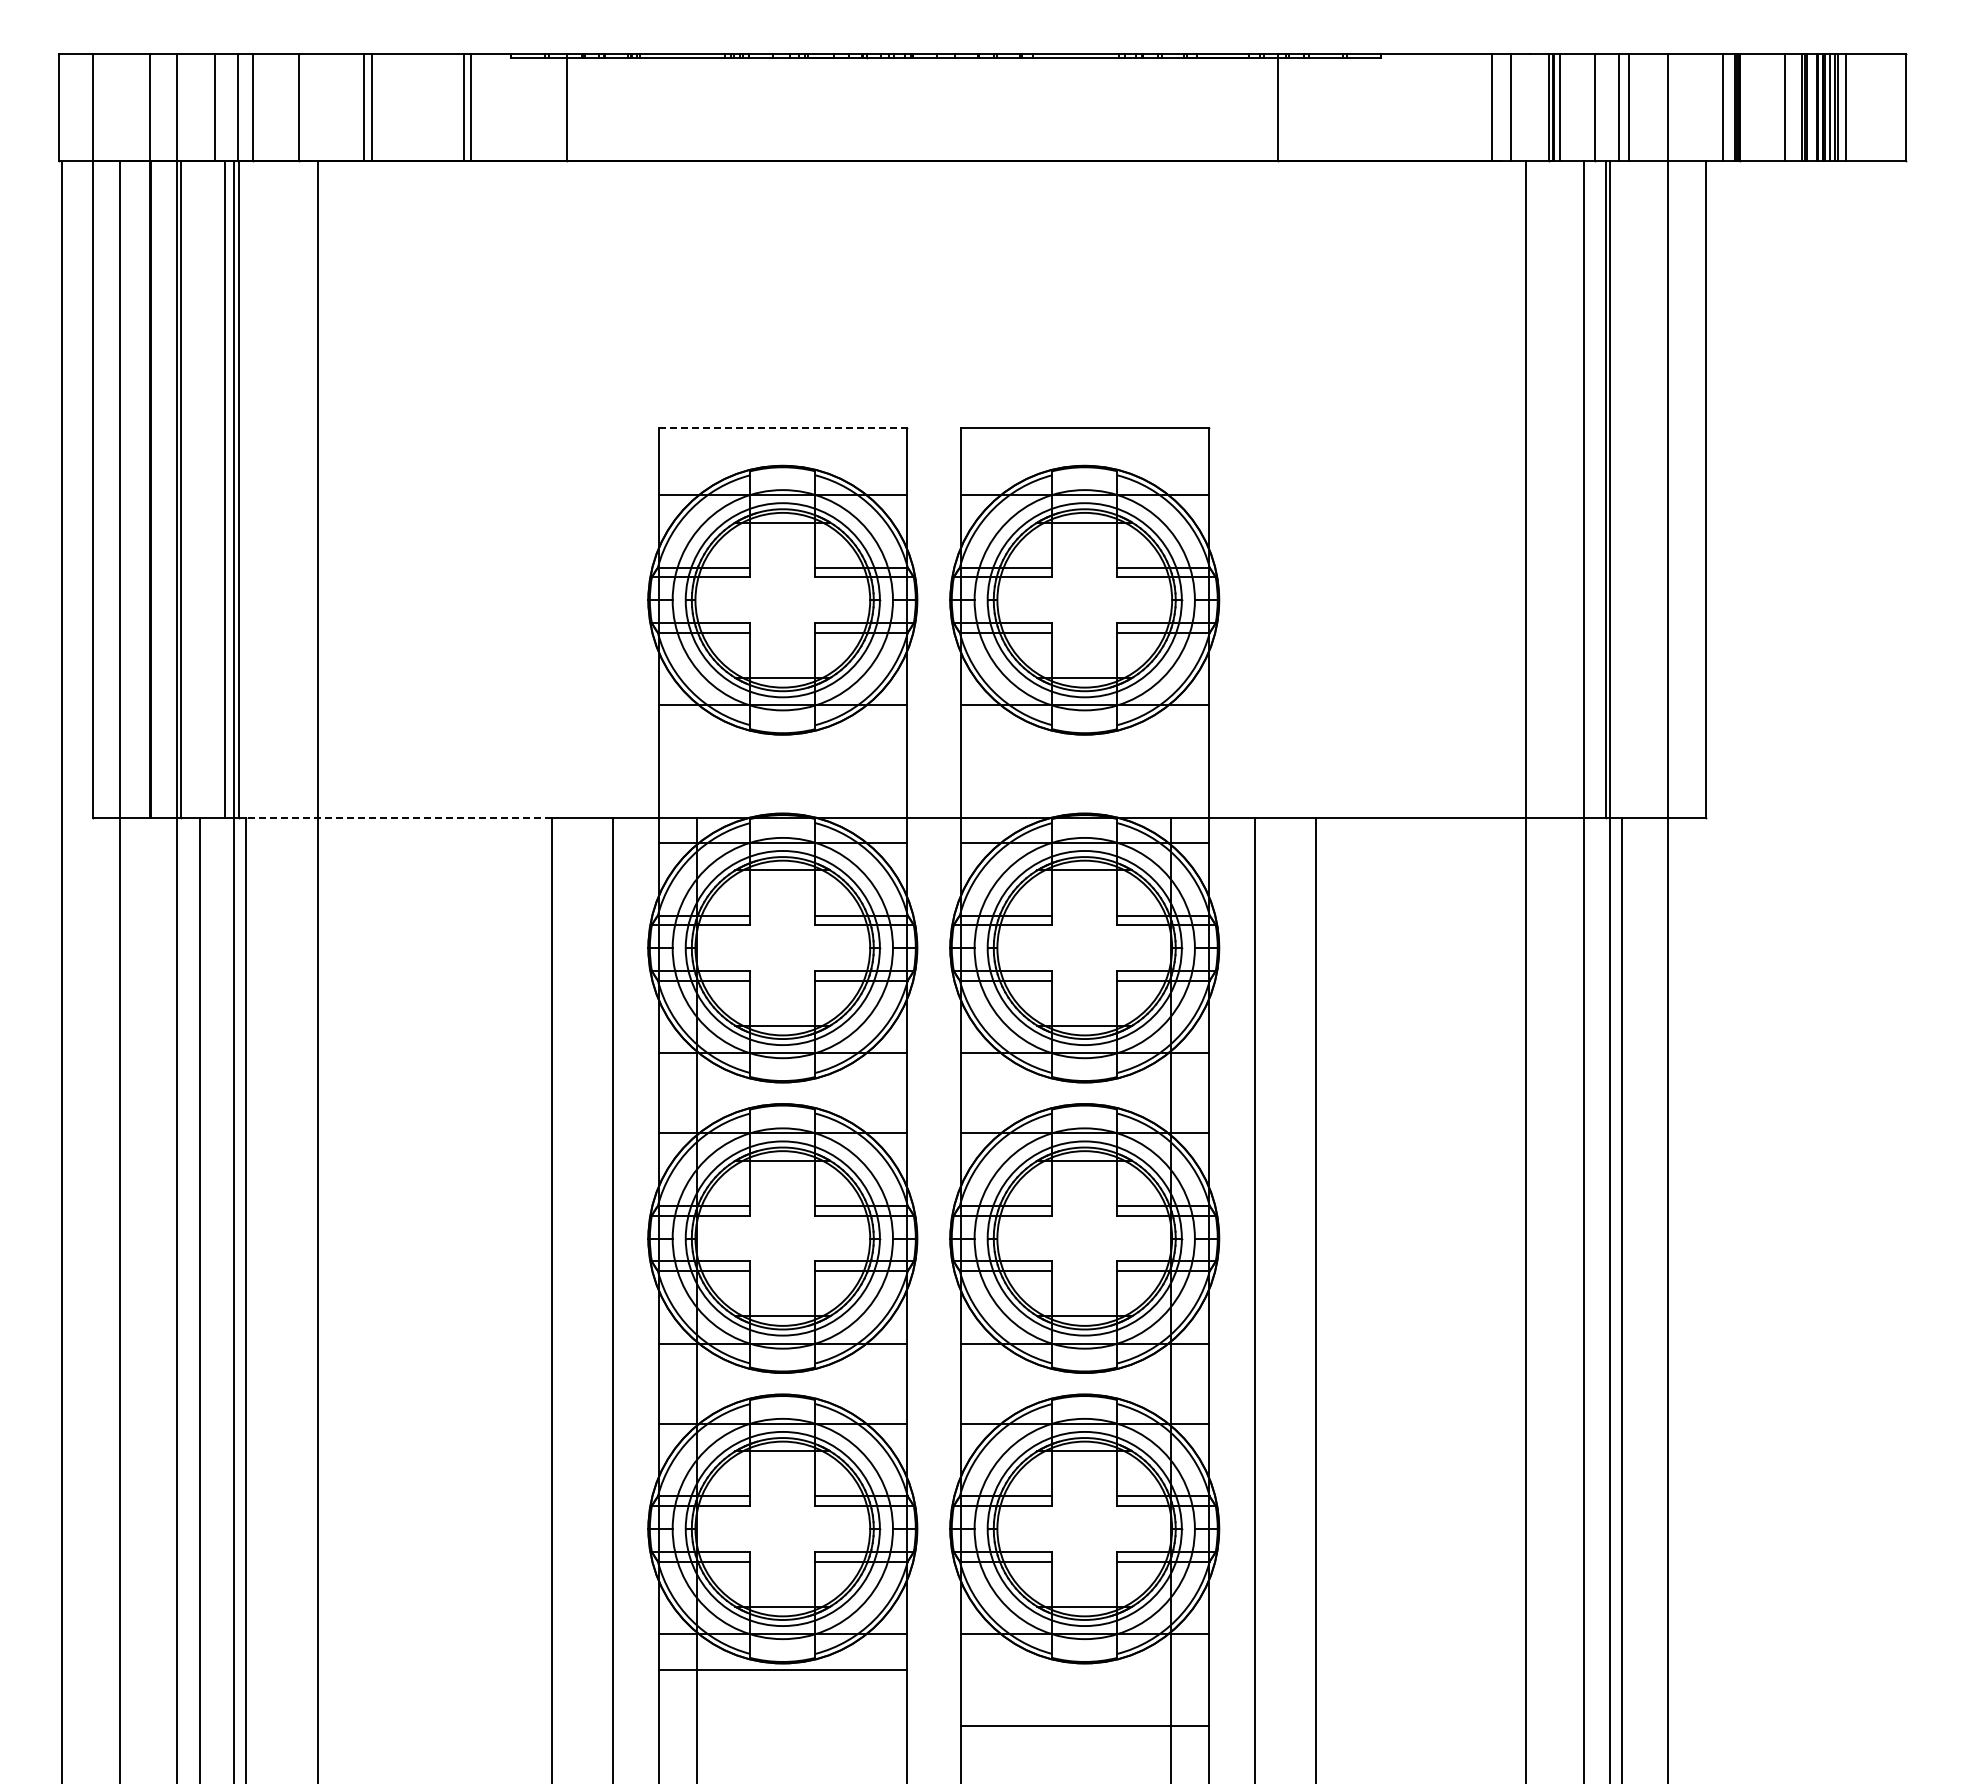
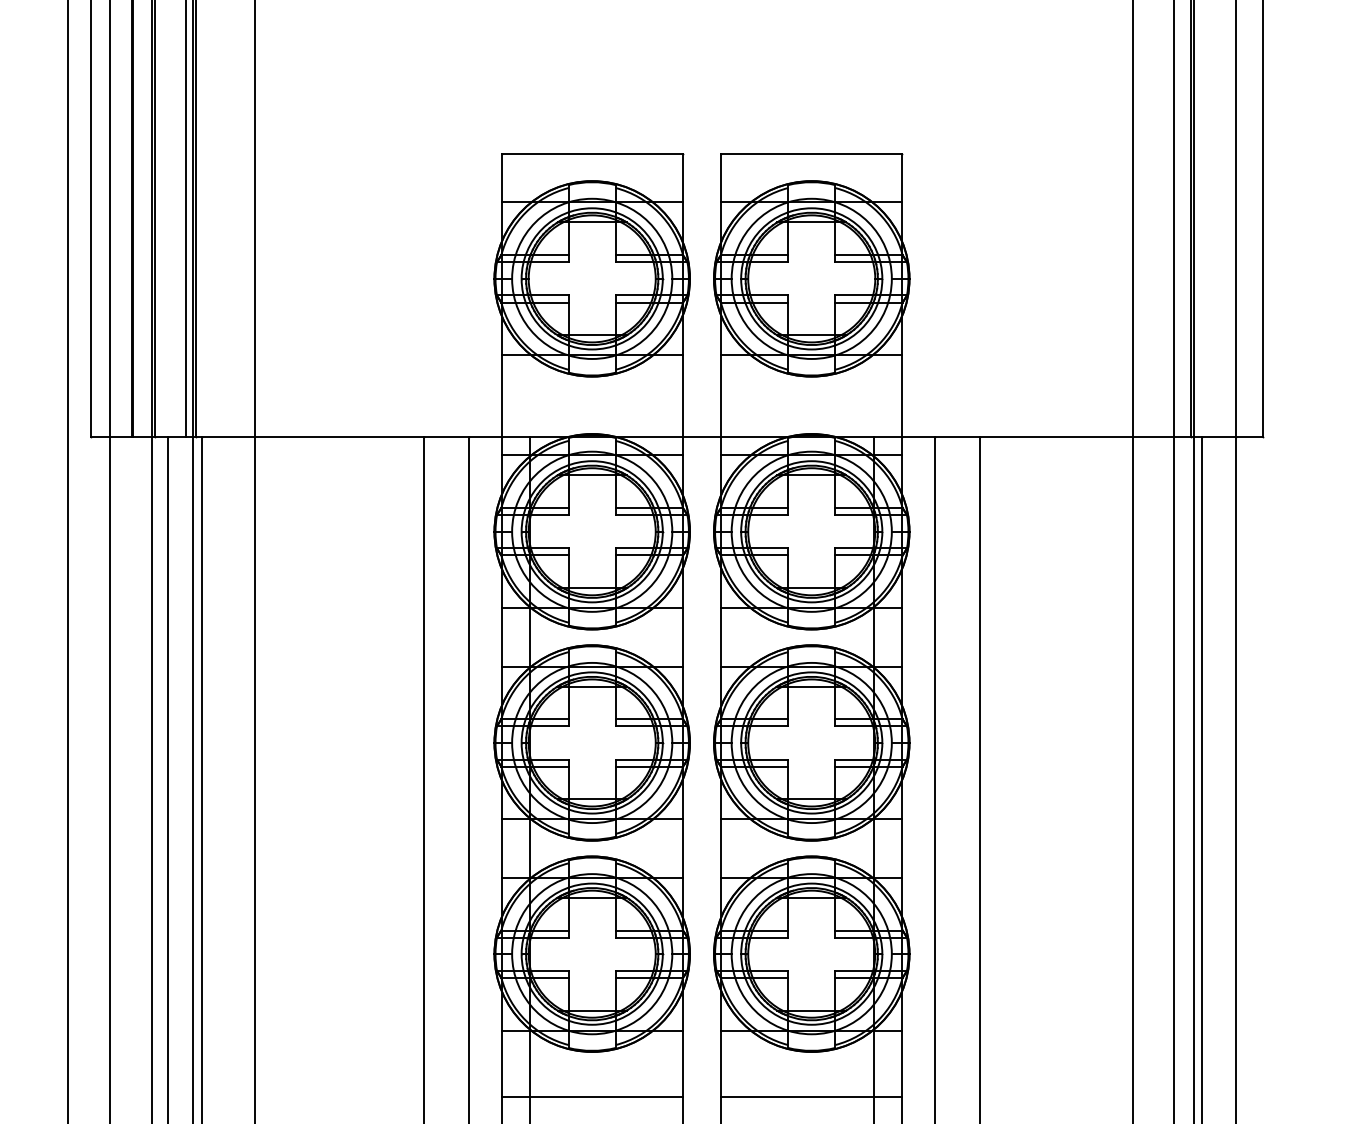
line: (783, 428) -> (592, 154), dashed -> solid
line: (398, 818) -> (312, 437), dashed -> solid
line: (782, 1669) -> (591, 1097), moved

